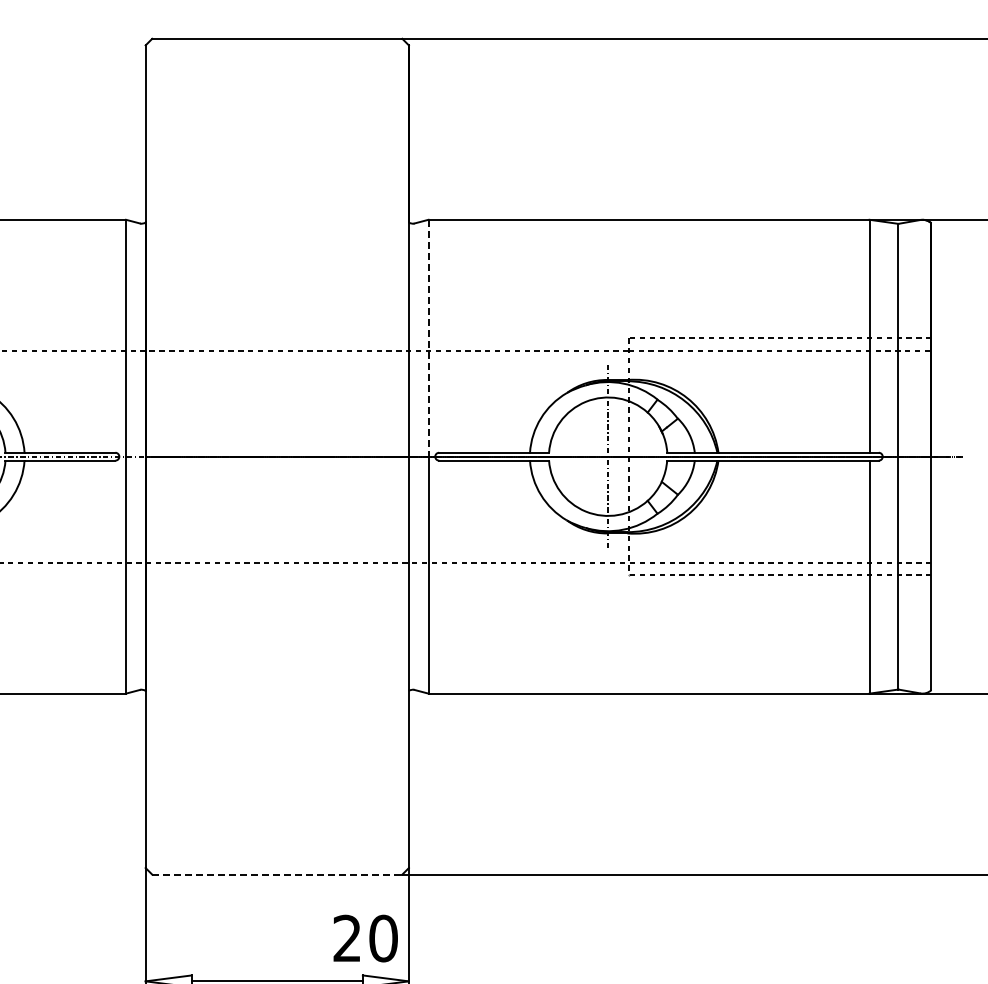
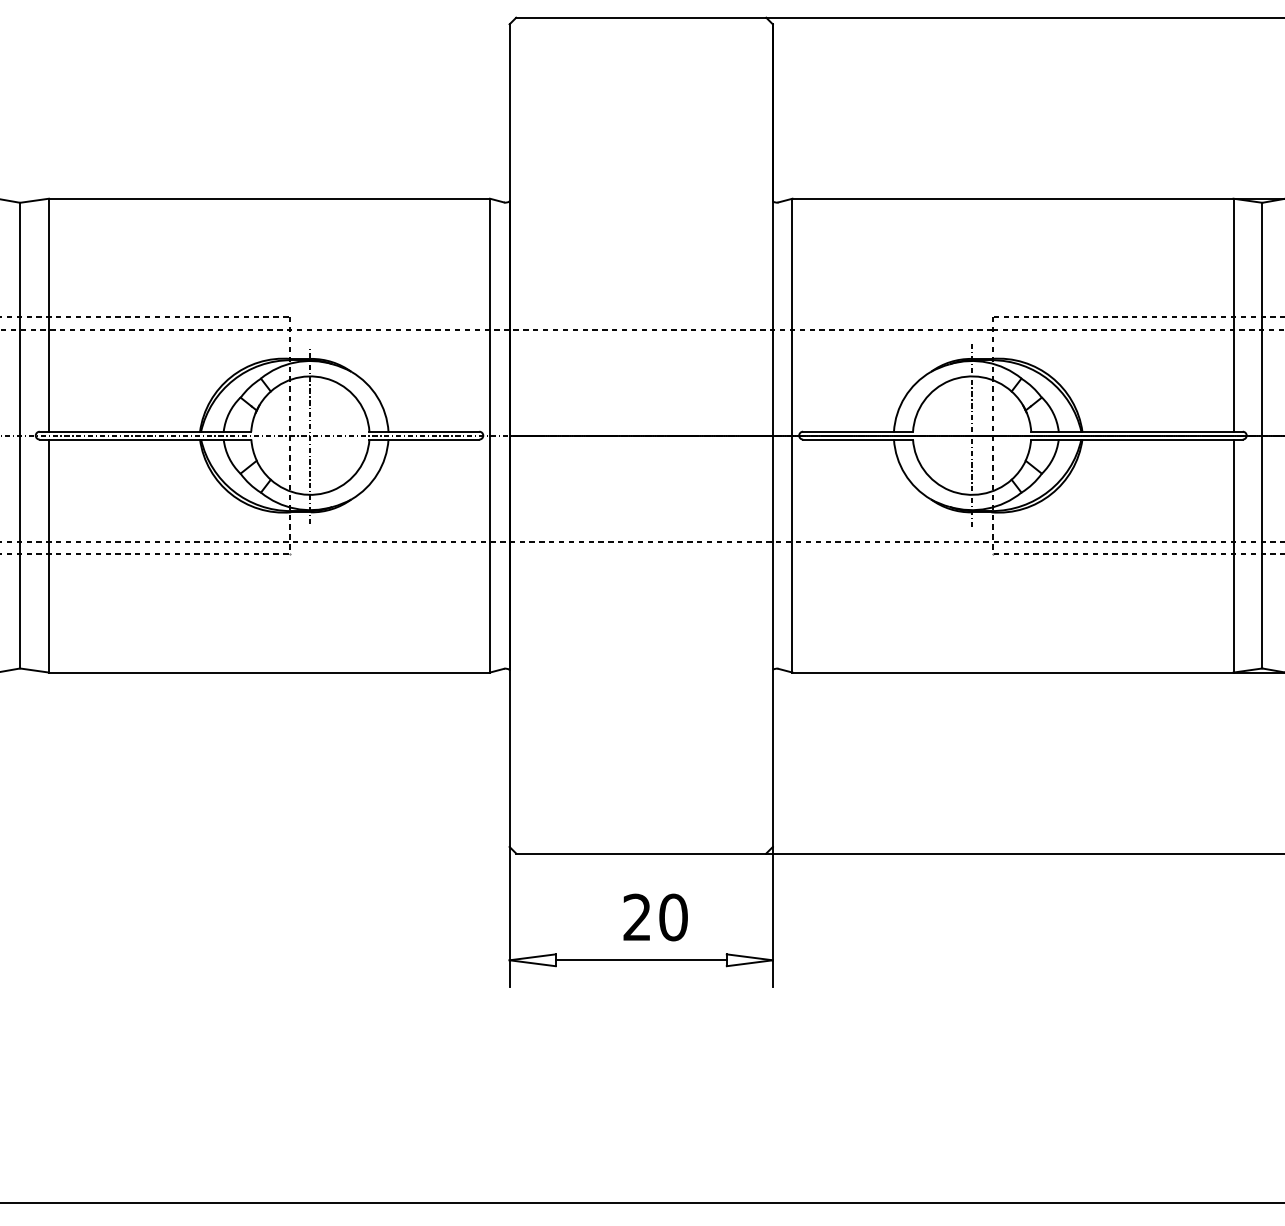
line: (428, 338) -> (792, 317), dashed -> solid
line: (277, 874) -> (641, 853), dashed -> solid
text: (365, 938) -> (655, 917), moved

